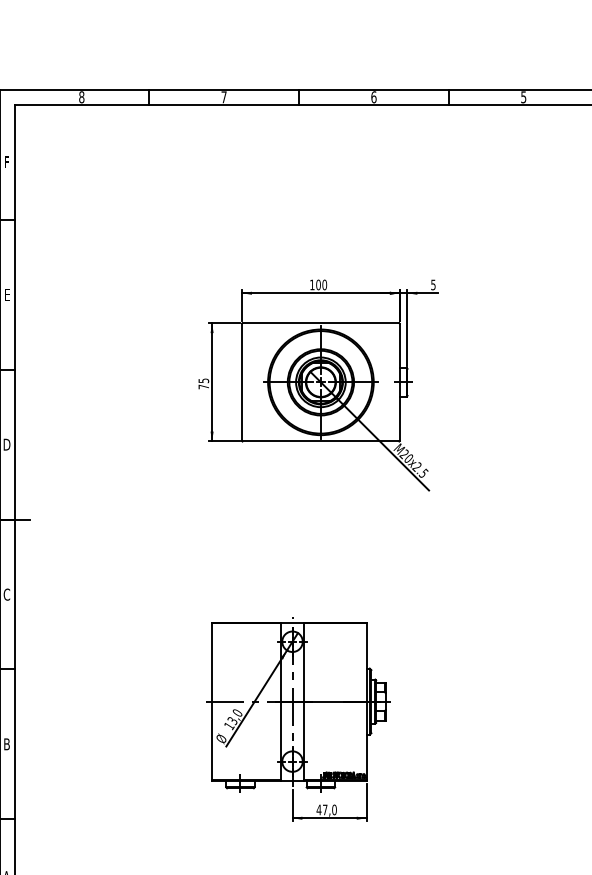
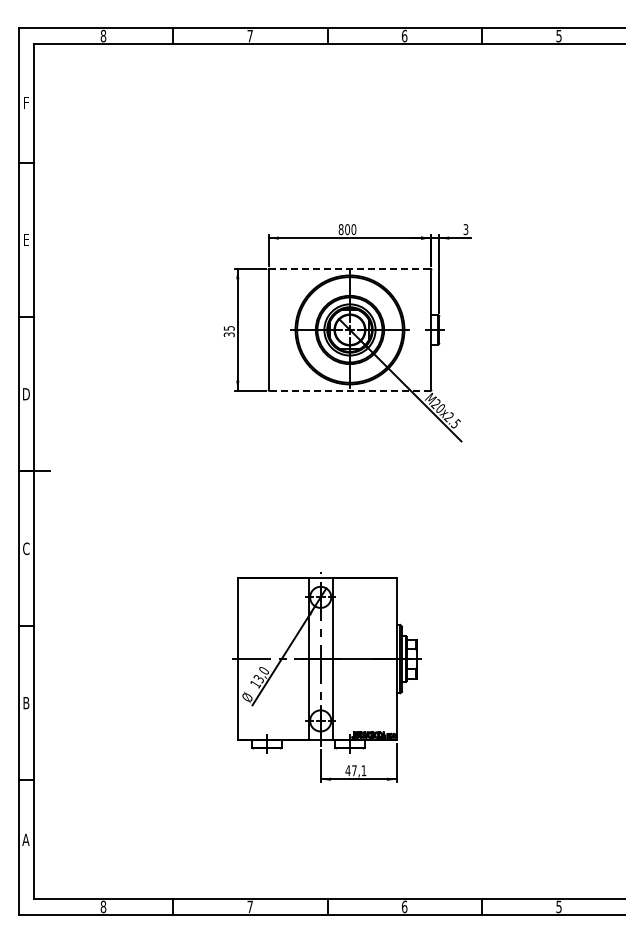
text: (311, 284) -> (340, 229), 100 -> 800
text: (433, 284) -> (466, 229), 5 -> 3
line: (320, 323) -> (349, 269), solid -> dashed
text: (203, 386) -> (228, 334), 75 -> 35
line: (320, 441) -> (349, 390), solid -> dashed
text: (334, 809) -> (363, 770), 47,0 -> 47,1

